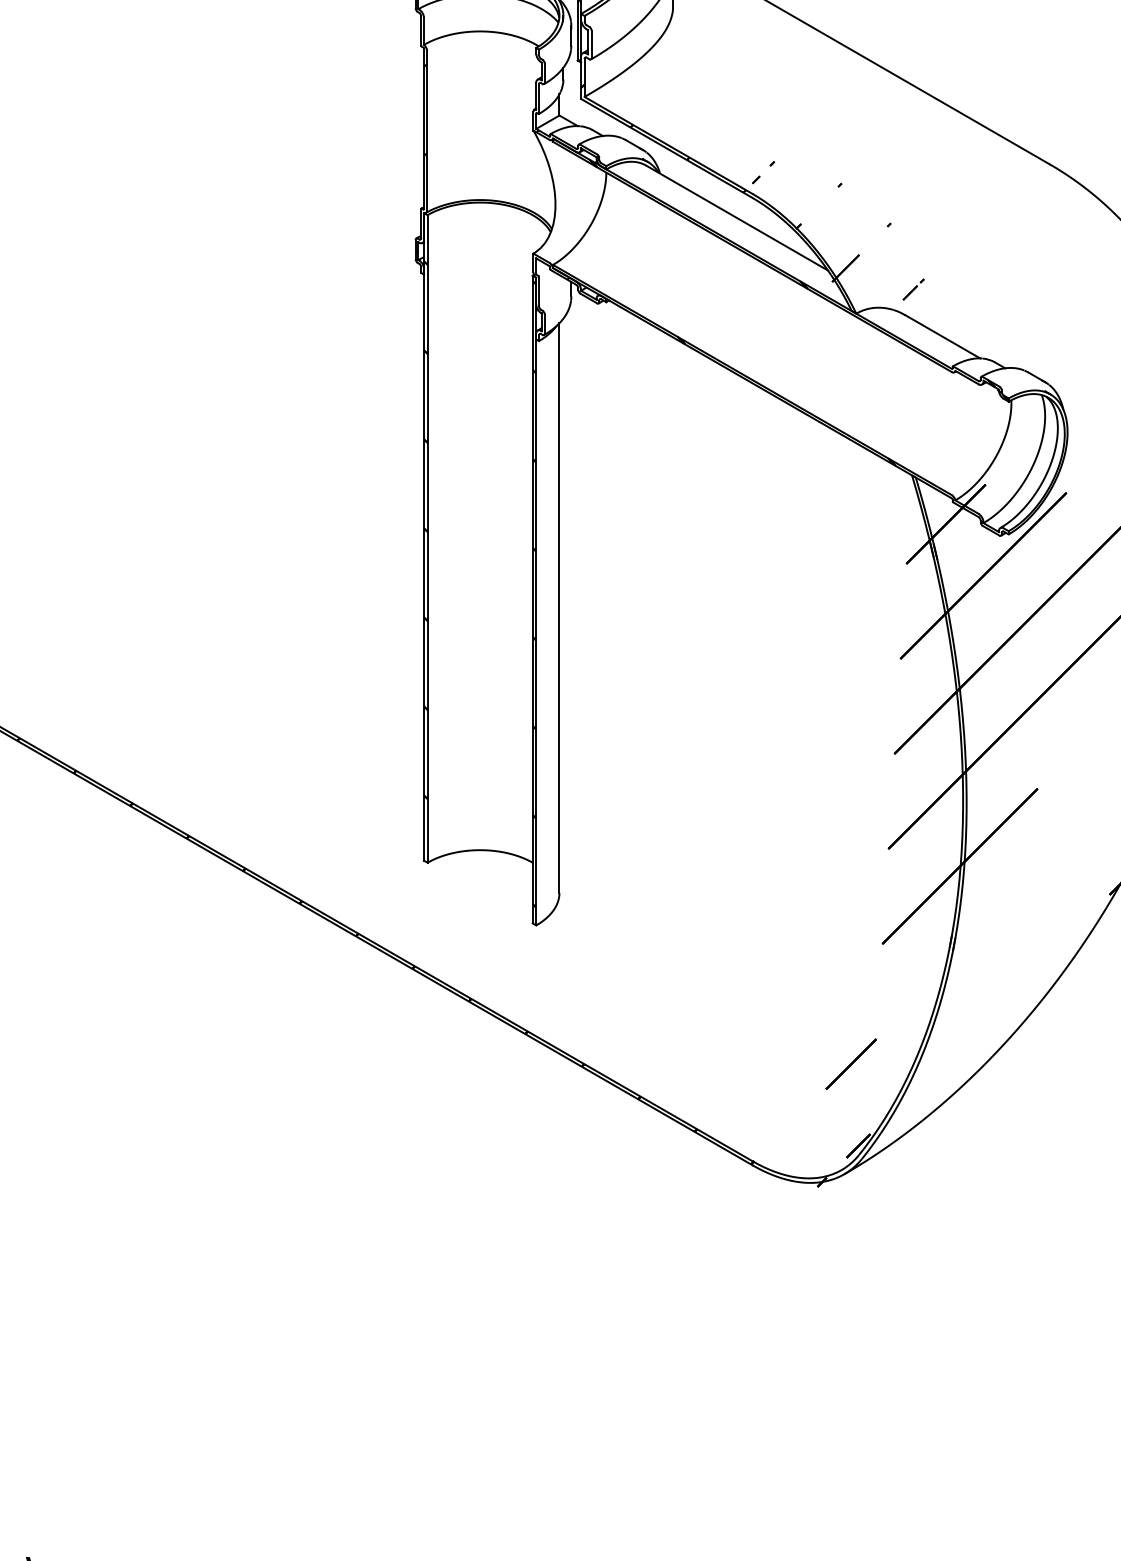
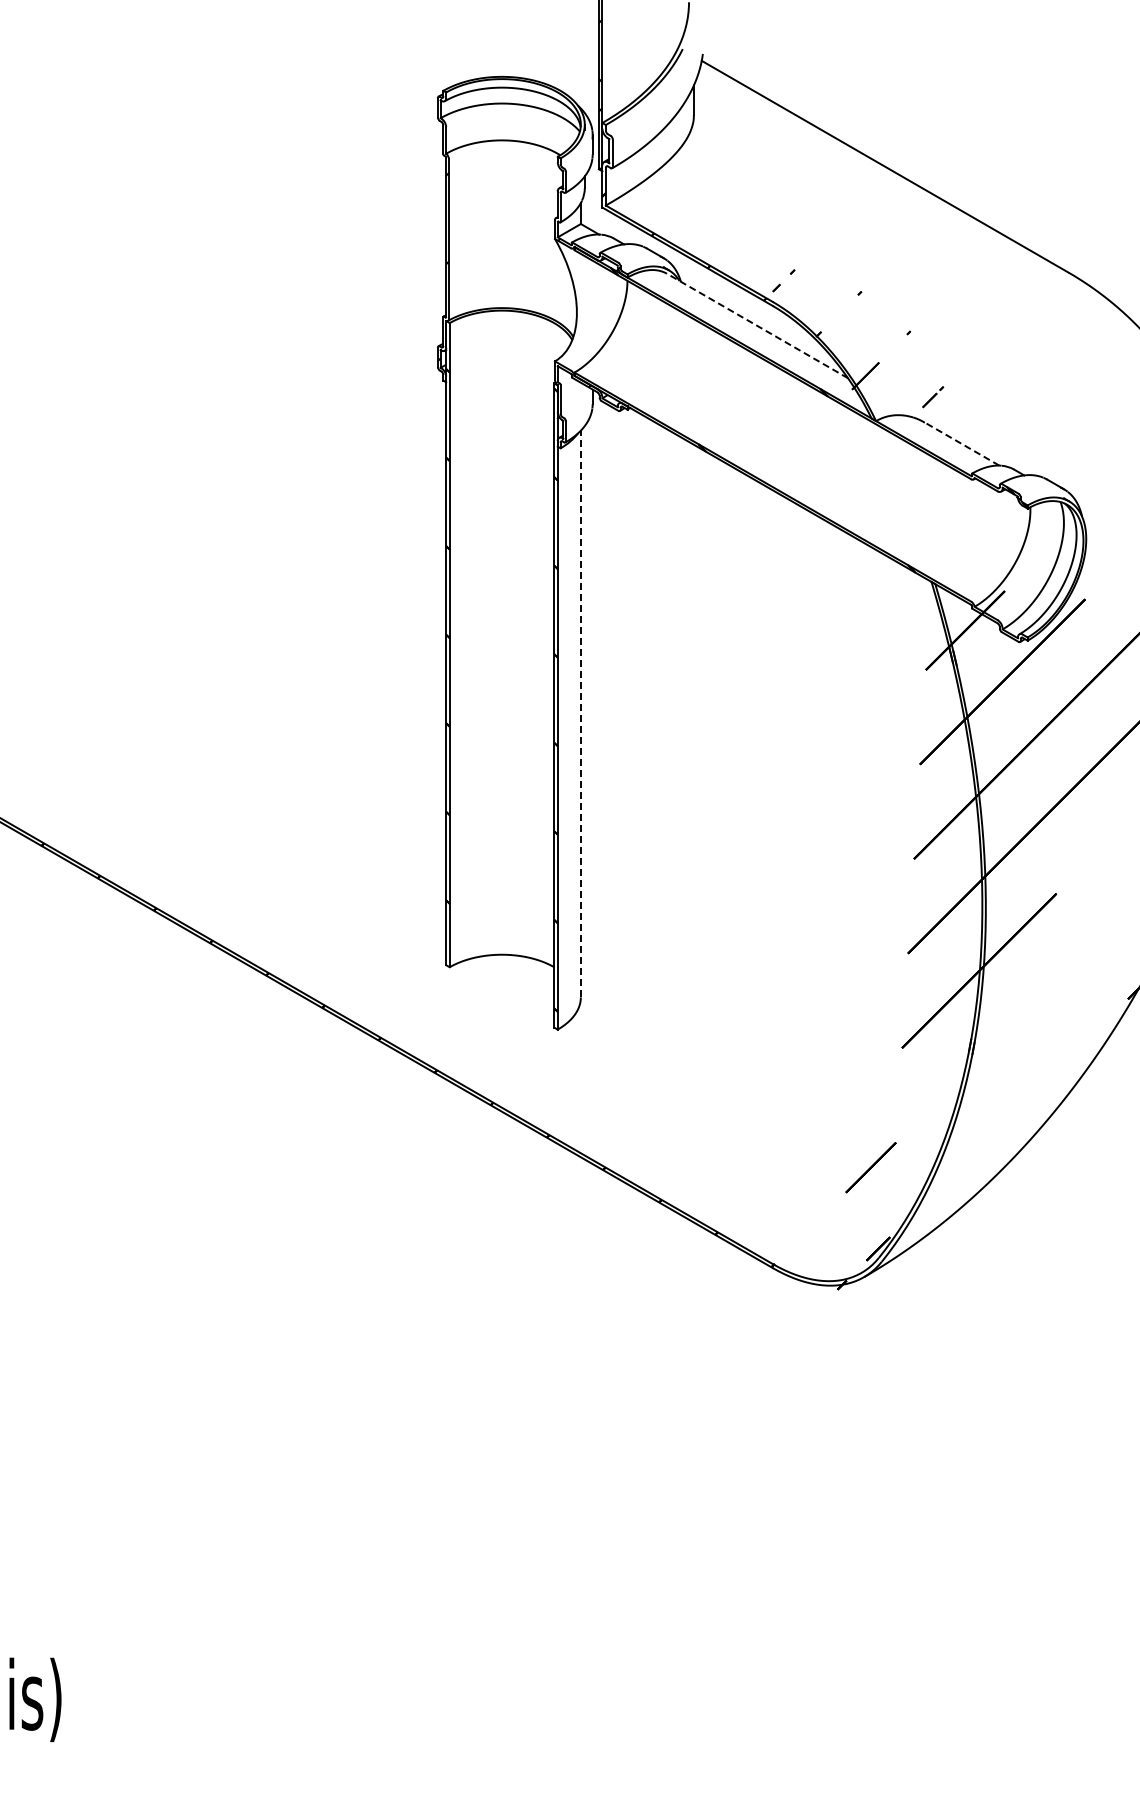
line: (737, 217) -> (757, 325), solid -> dashed
line: (943, 337) -> (962, 444), solid -> dashed
line: (559, 607) -> (580, 713), solid -> dashed

